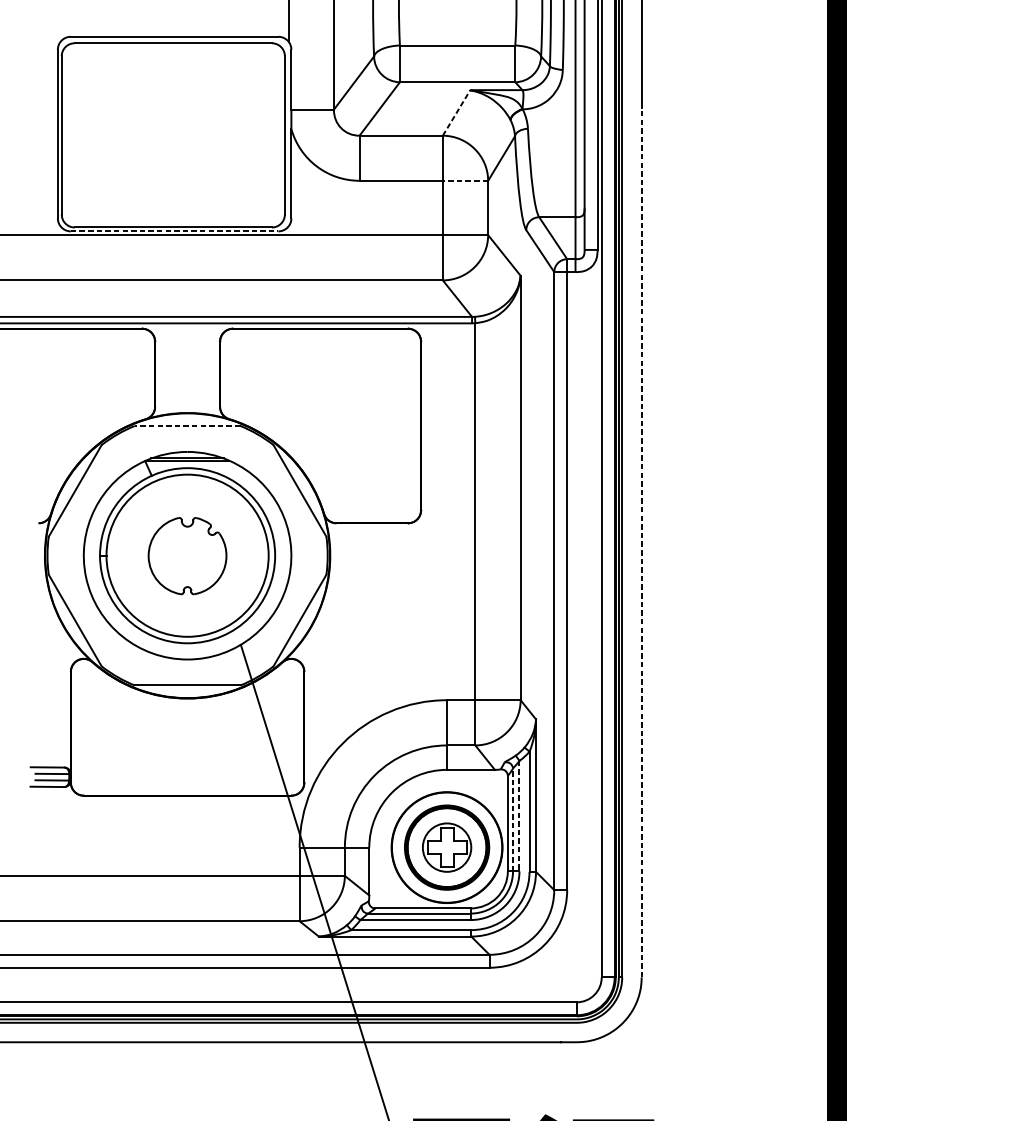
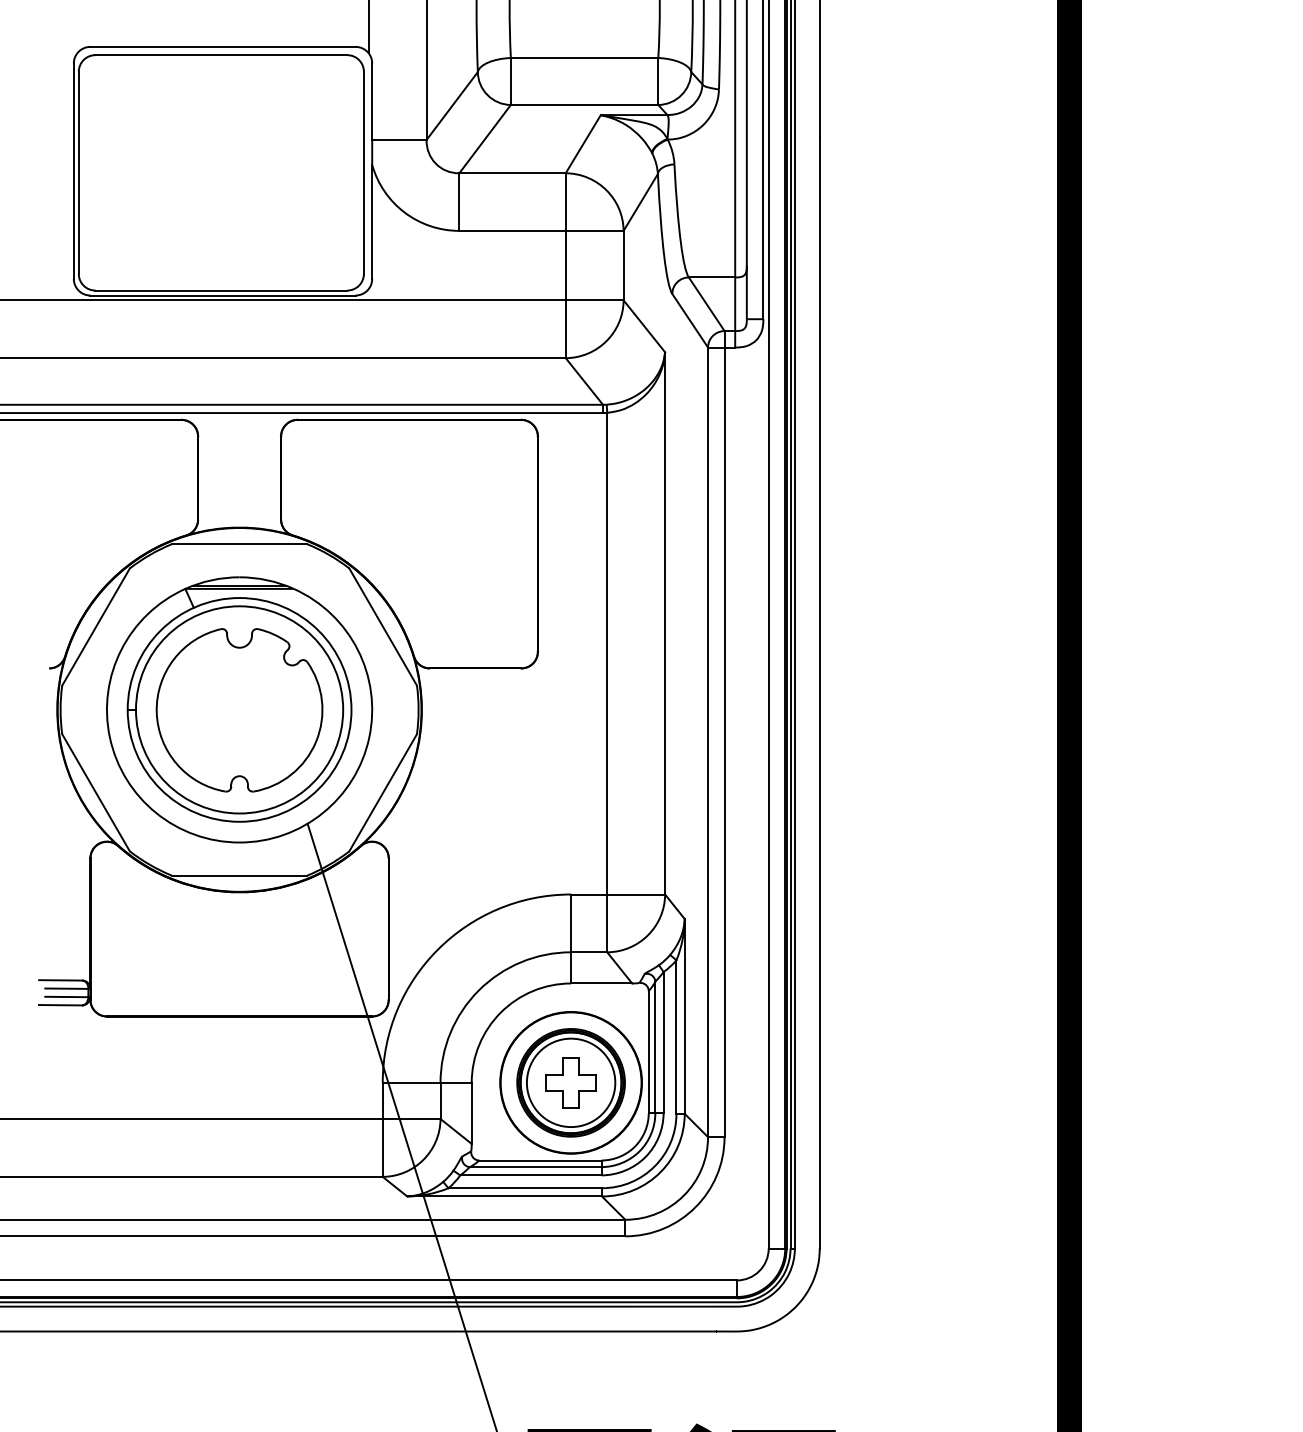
line: (456, 113) -> (583, 144), dashed -> solid
line: (465, 180) -> (594, 230), dashed -> solid
line: (175, 231) -> (223, 295), dashed -> solid
line: (187, 426) -> (239, 544), dashed -> solid
line: (641, 542) -> (819, 692), dashed -> solid
part: (187, 556) -> (239, 710), size x1.67
line: (519, 816) -> (663, 1042), dashed -> solid
line: (513, 819) -> (655, 1047), dashed -> solid
circle: (446, 847) -> (570, 1082), size x1.43

